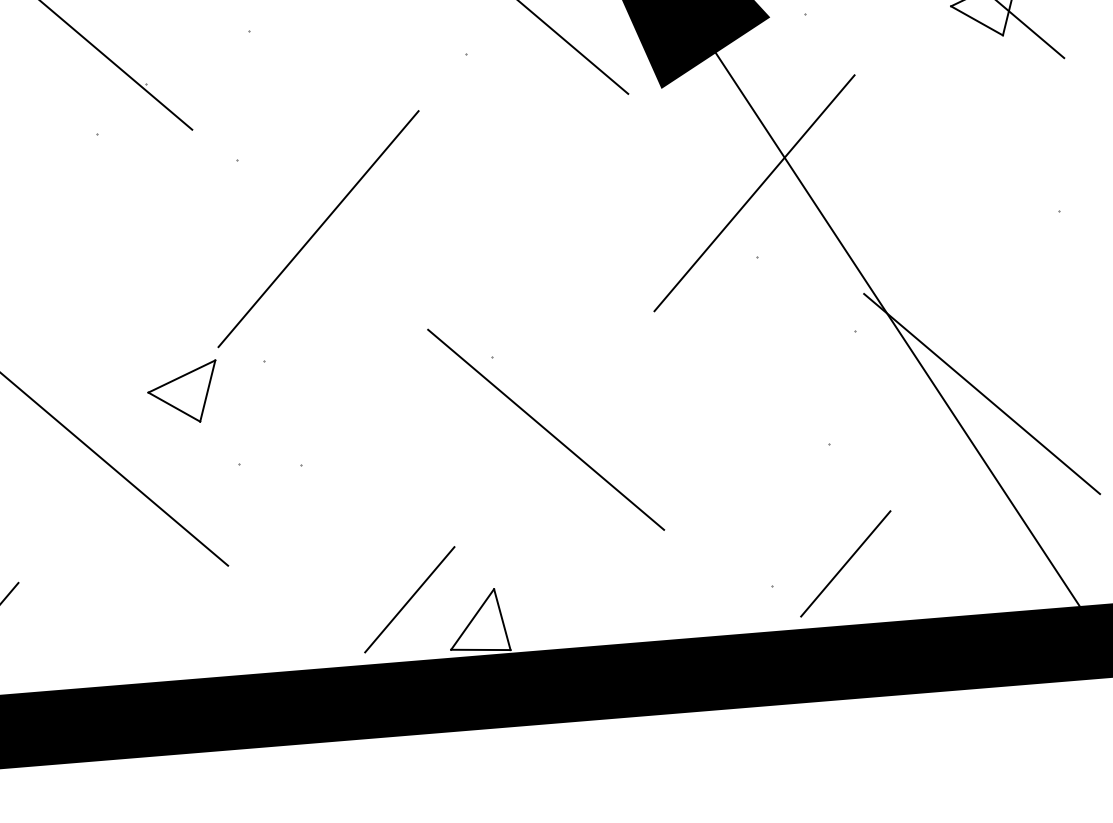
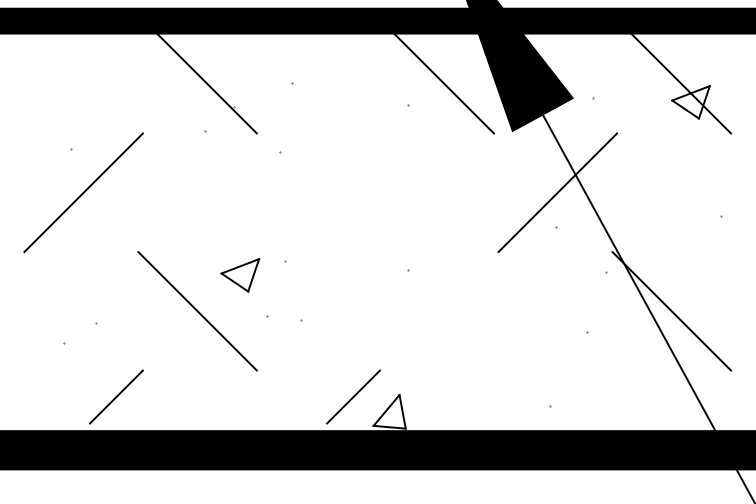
line: (318, 228) -> (320, 192), removed
line: (545, 430) -> (434, 311), removed
line: (845, 562) -> (590, 396), removed

